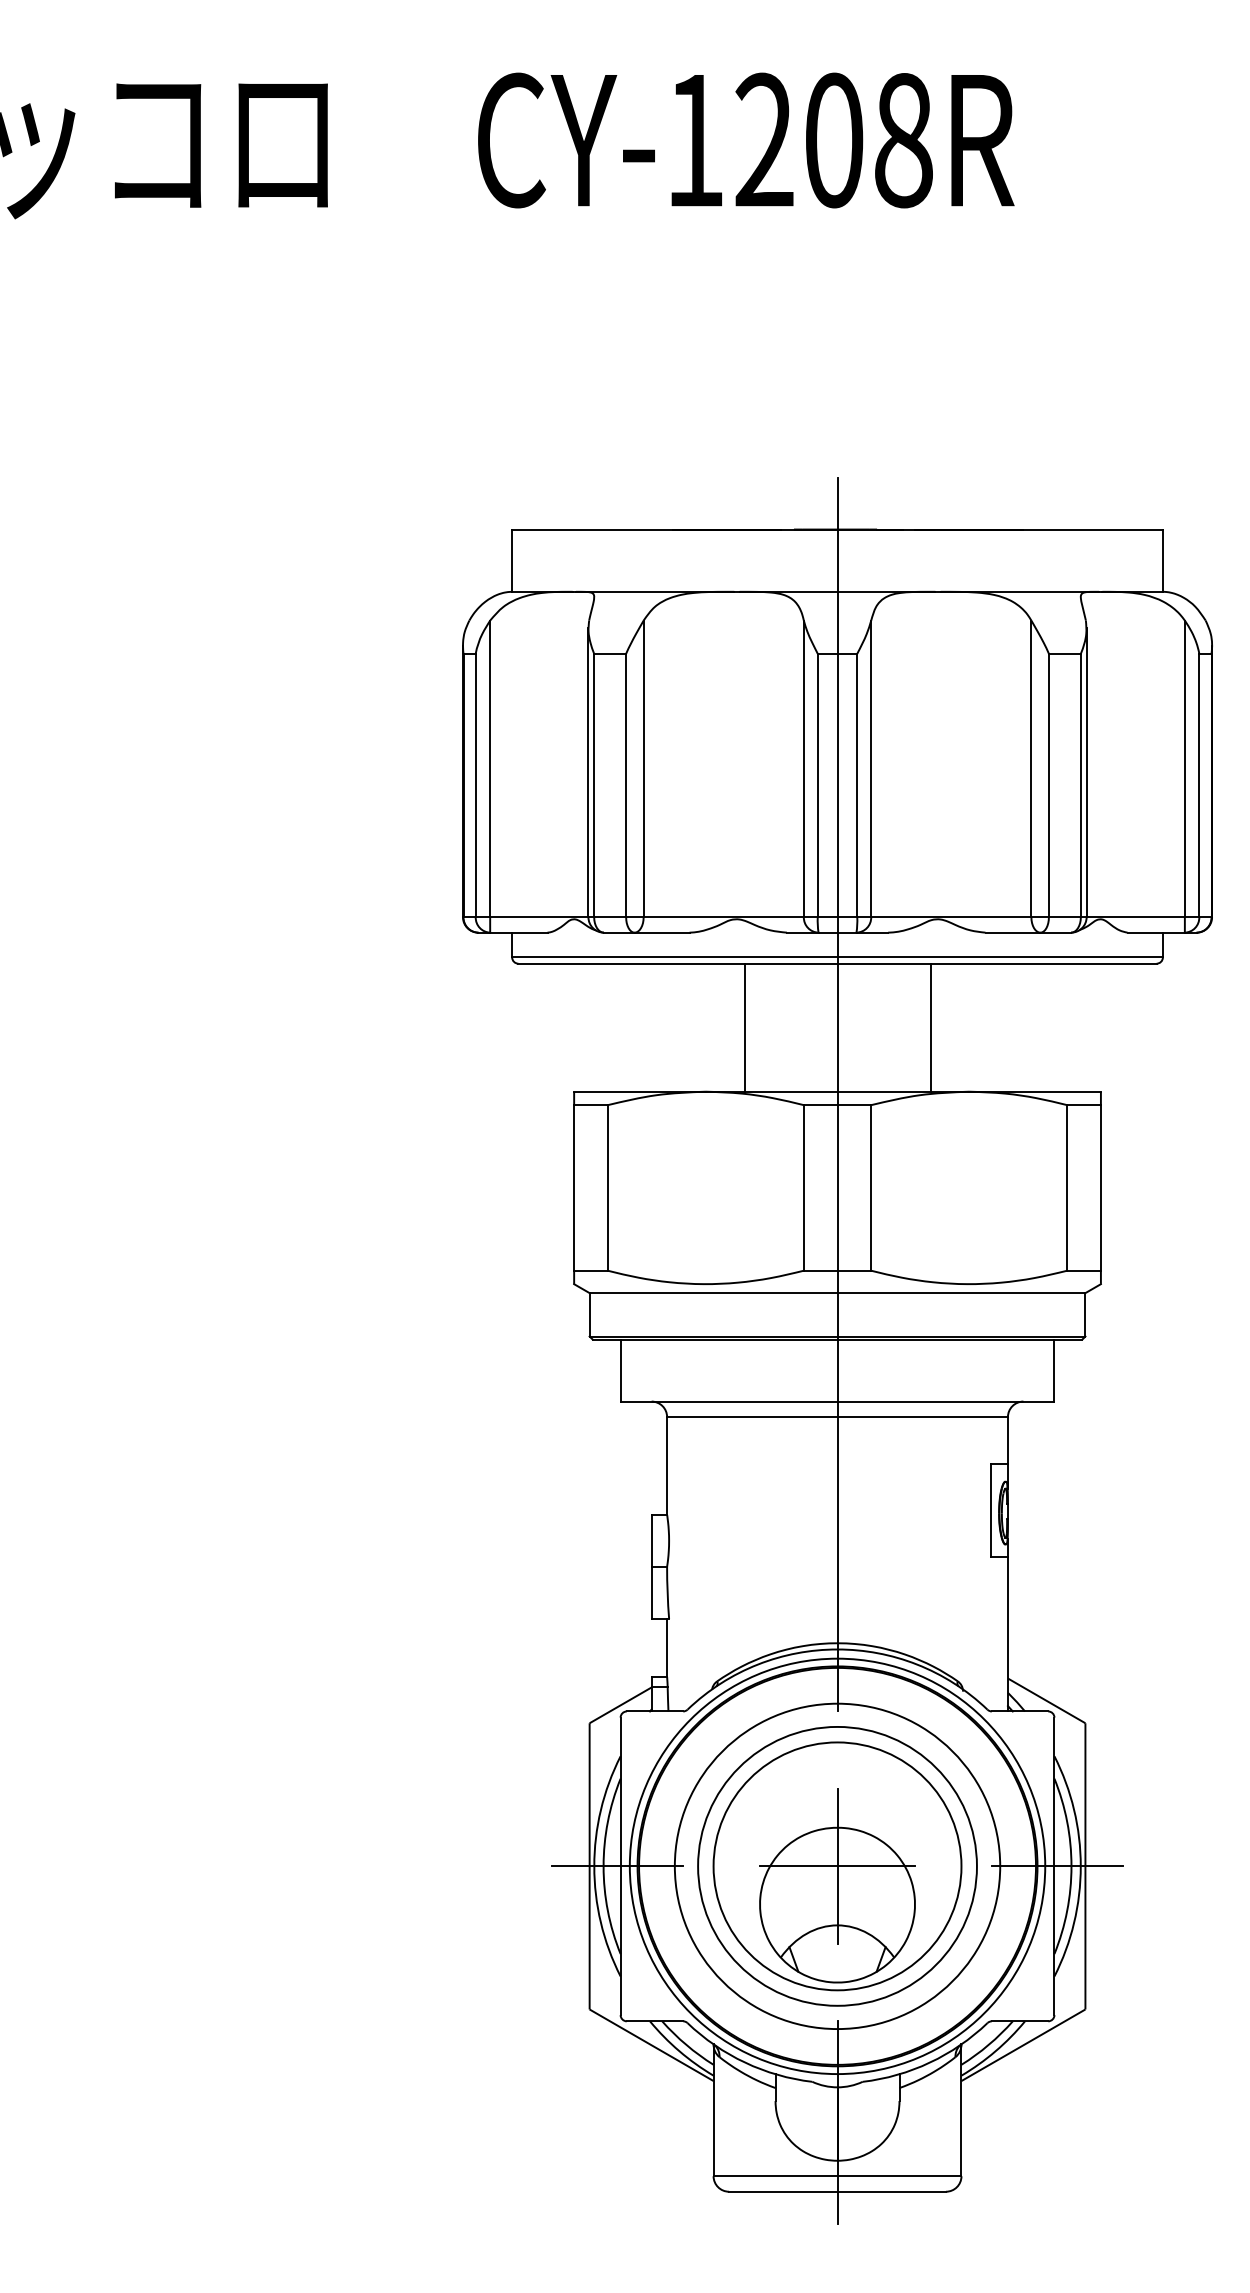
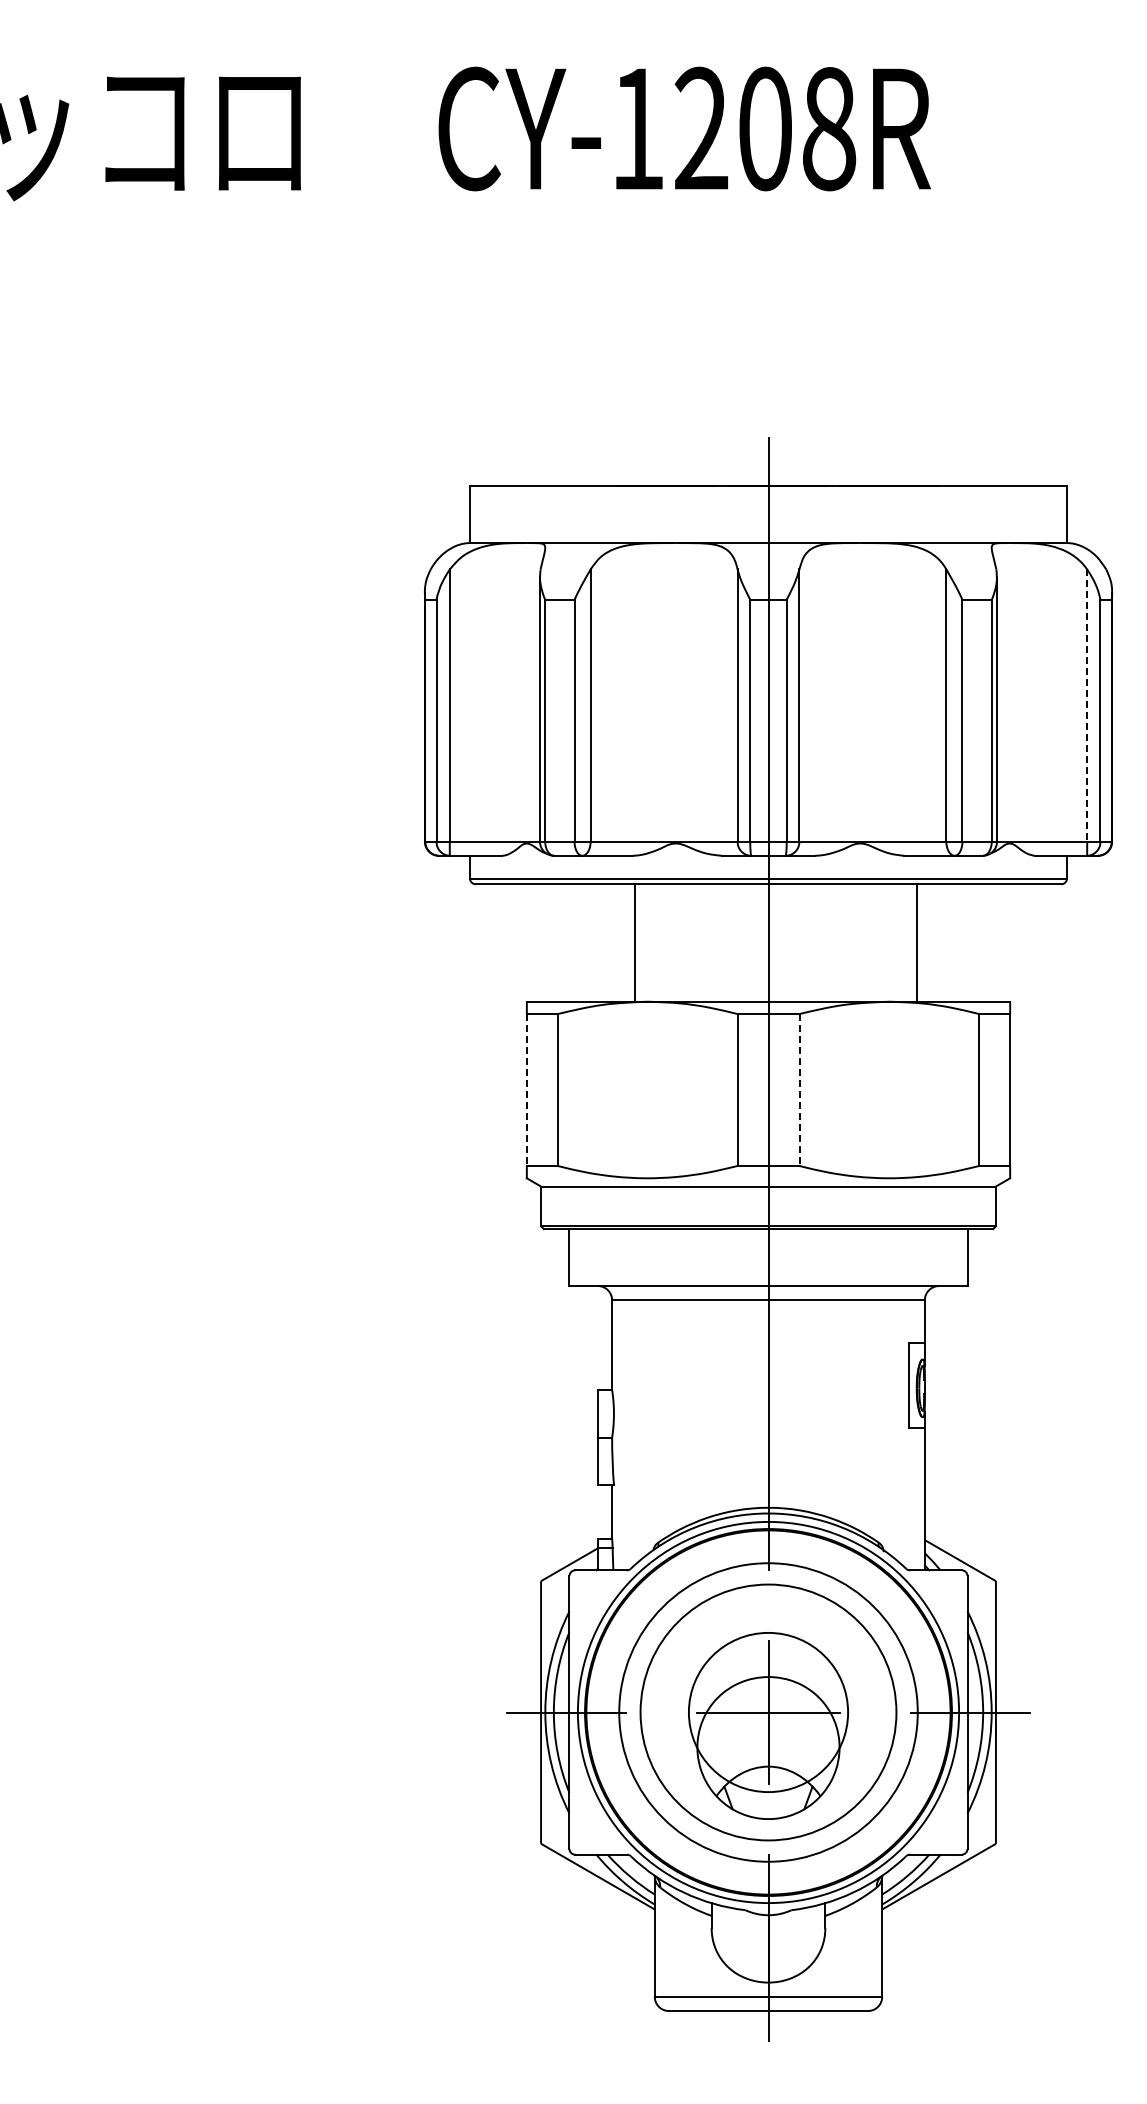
line: (1185, 769) -> (1087, 706), solid -> dashed
line: (744, 1027) -> (635, 942), moved
line: (930, 1027) -> (916, 942), moved
line: (573, 1188) -> (526, 1090), solid -> dashed
line: (871, 1188) -> (799, 1090), solid -> dashed
circle: (837, 1866) -> (768, 1712), size x0.7

